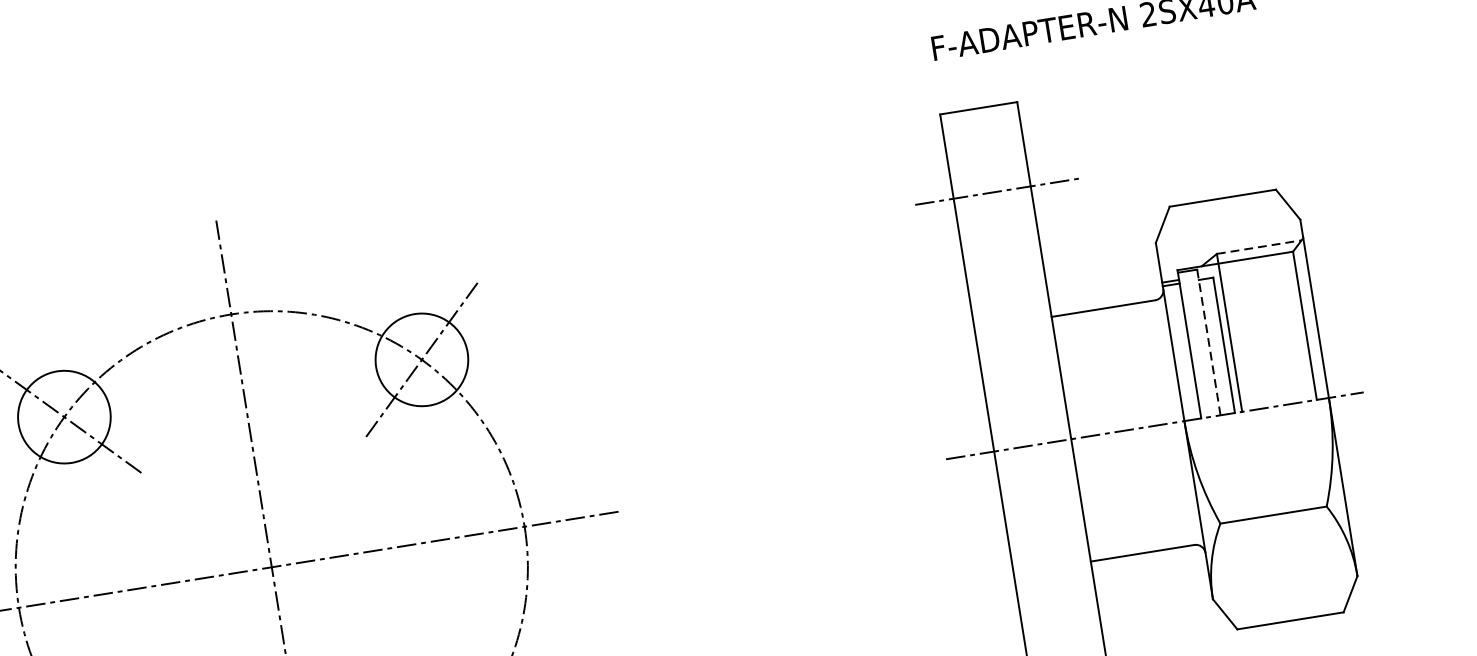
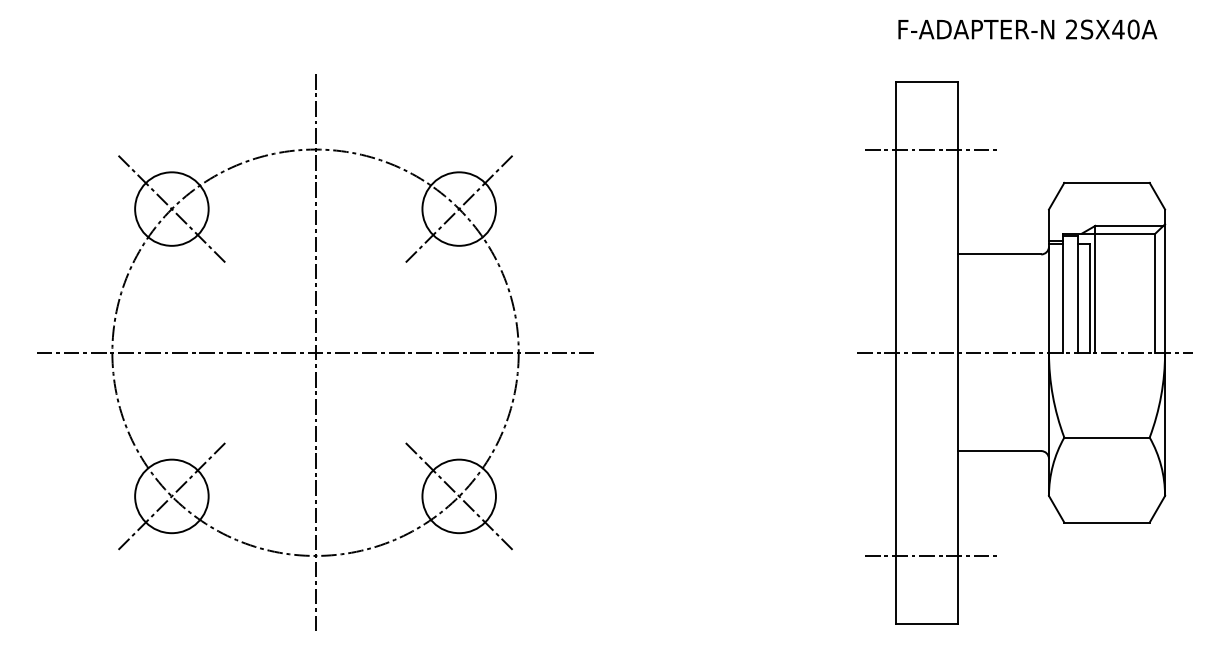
line: (1259, 246) -> (1129, 225), dashed -> solid
line: (1208, 342) -> (1077, 294), dashed -> solid

